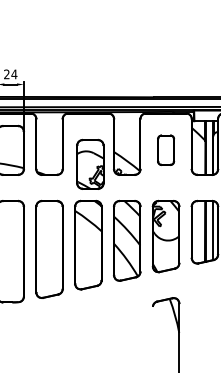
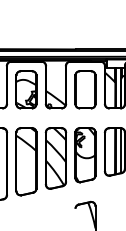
part: (165, 149) -> (85, 89), size x1.67
part: (90, 163) -> (26, 89), moved

